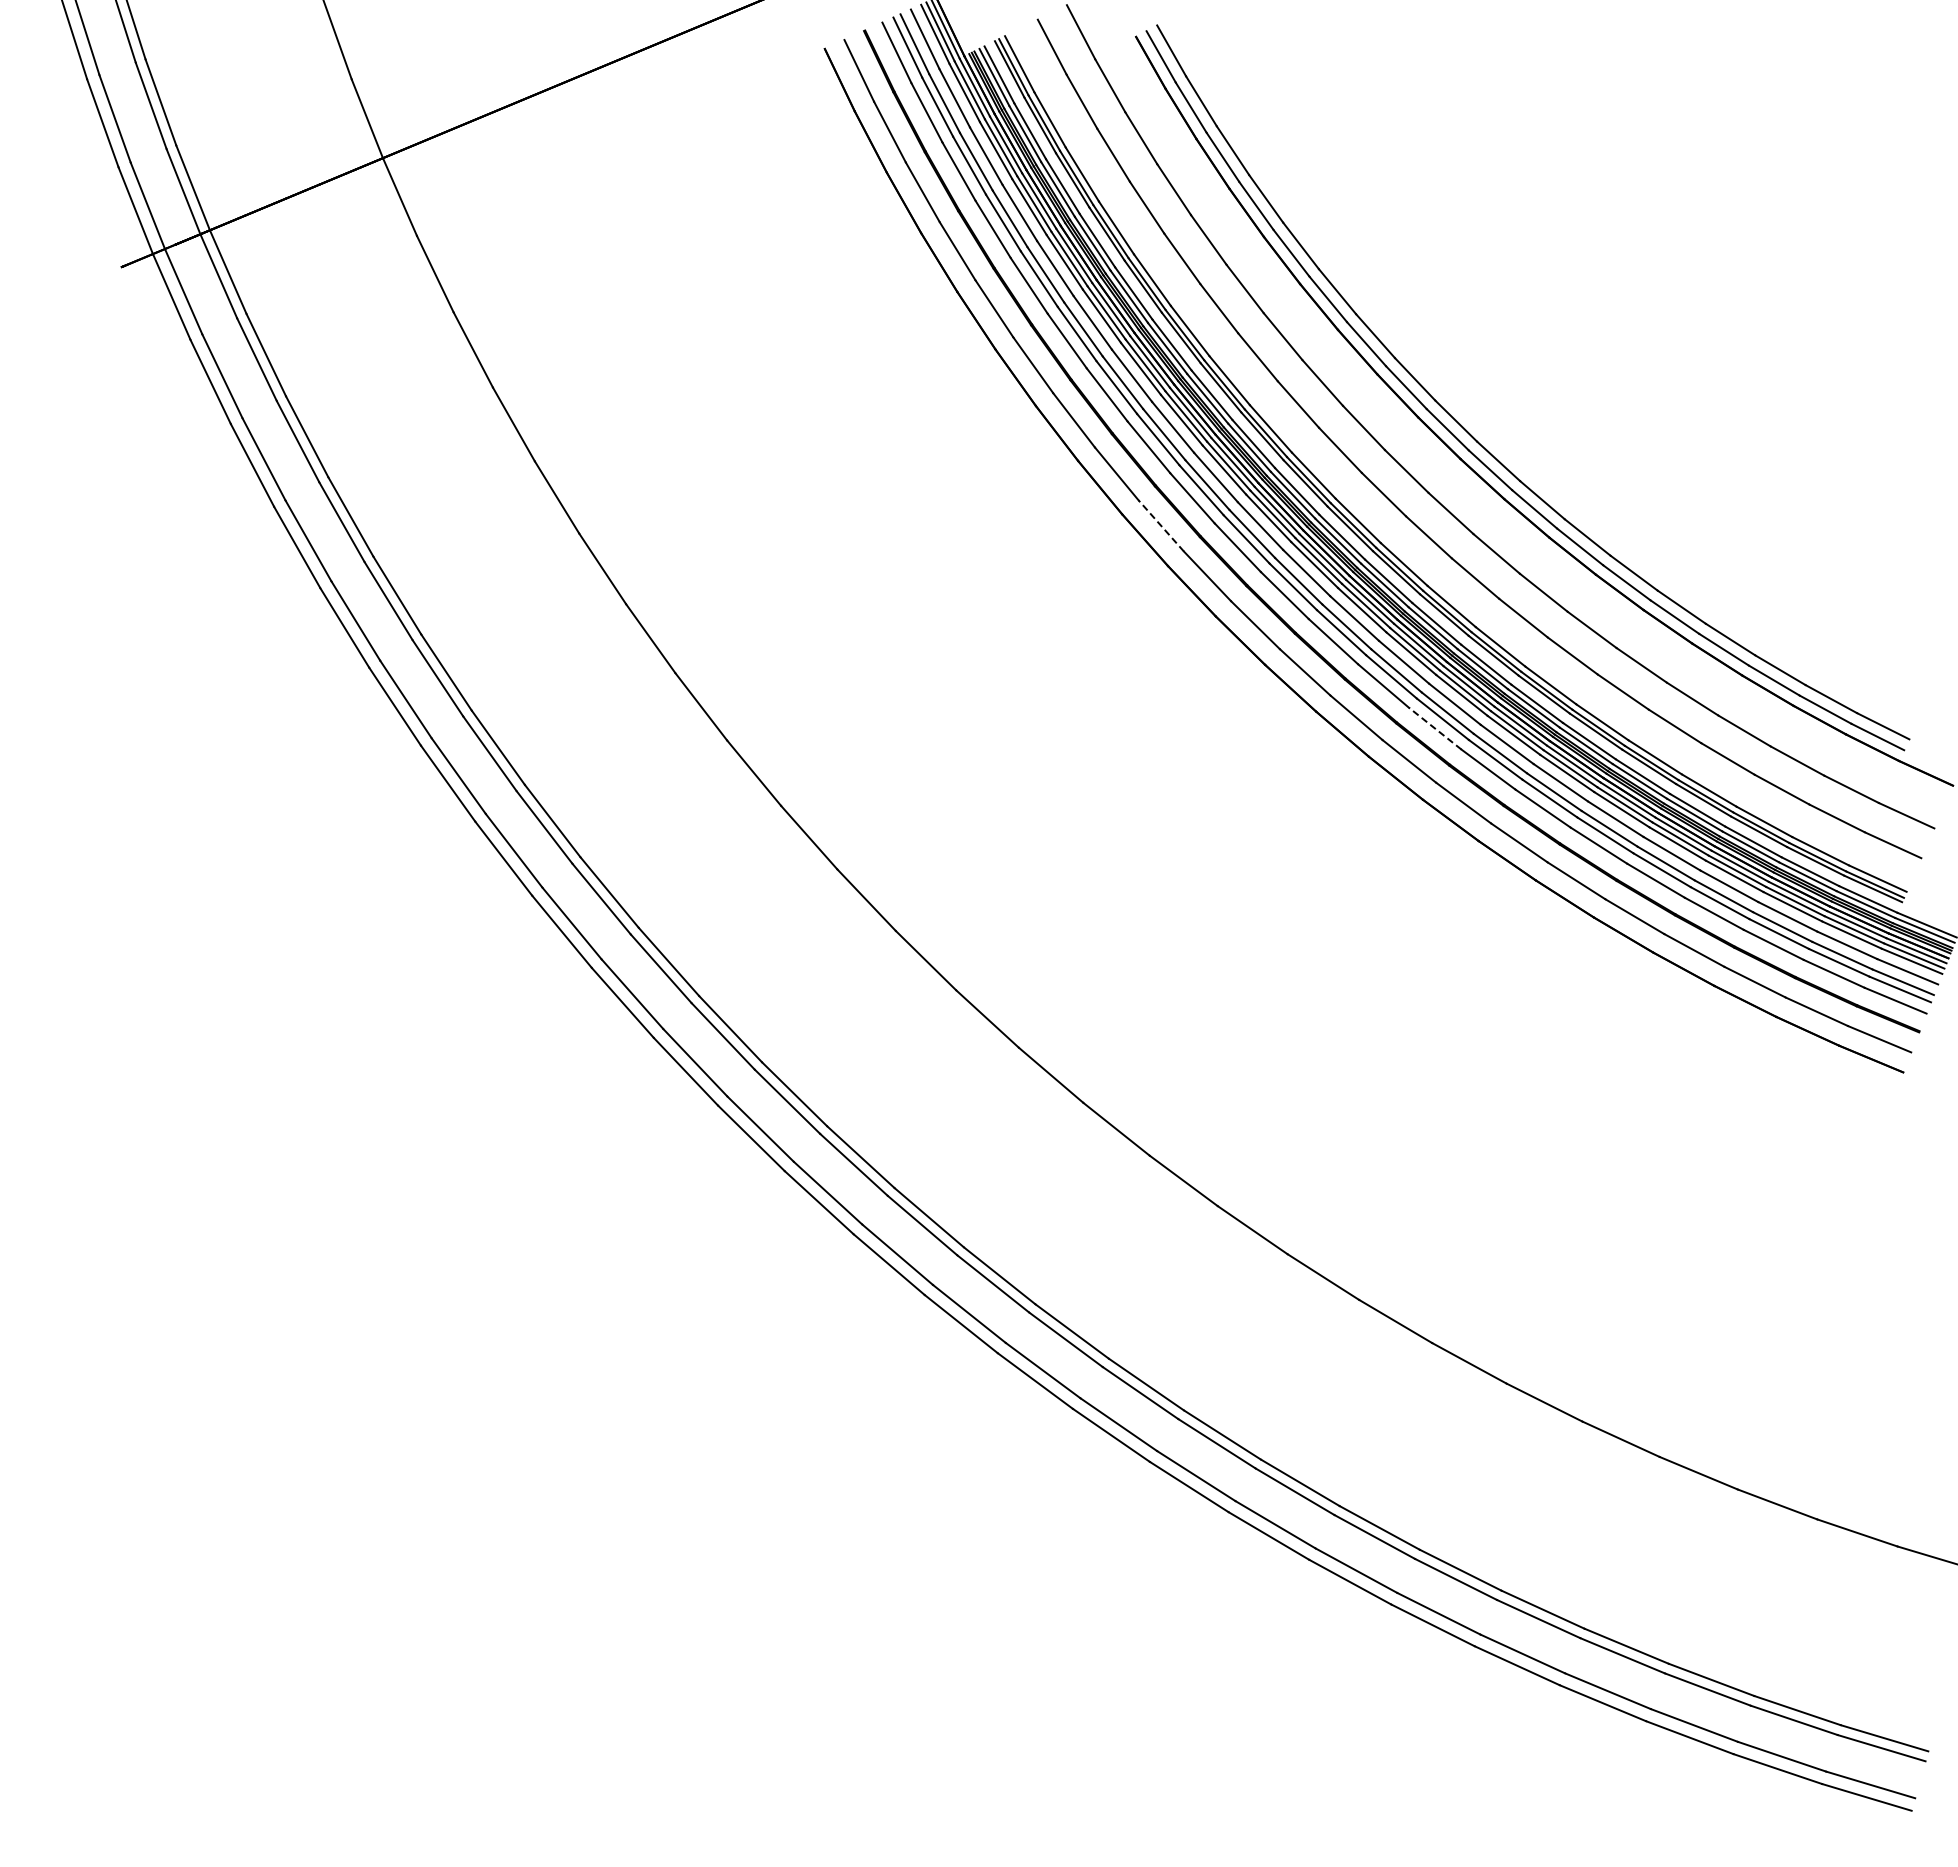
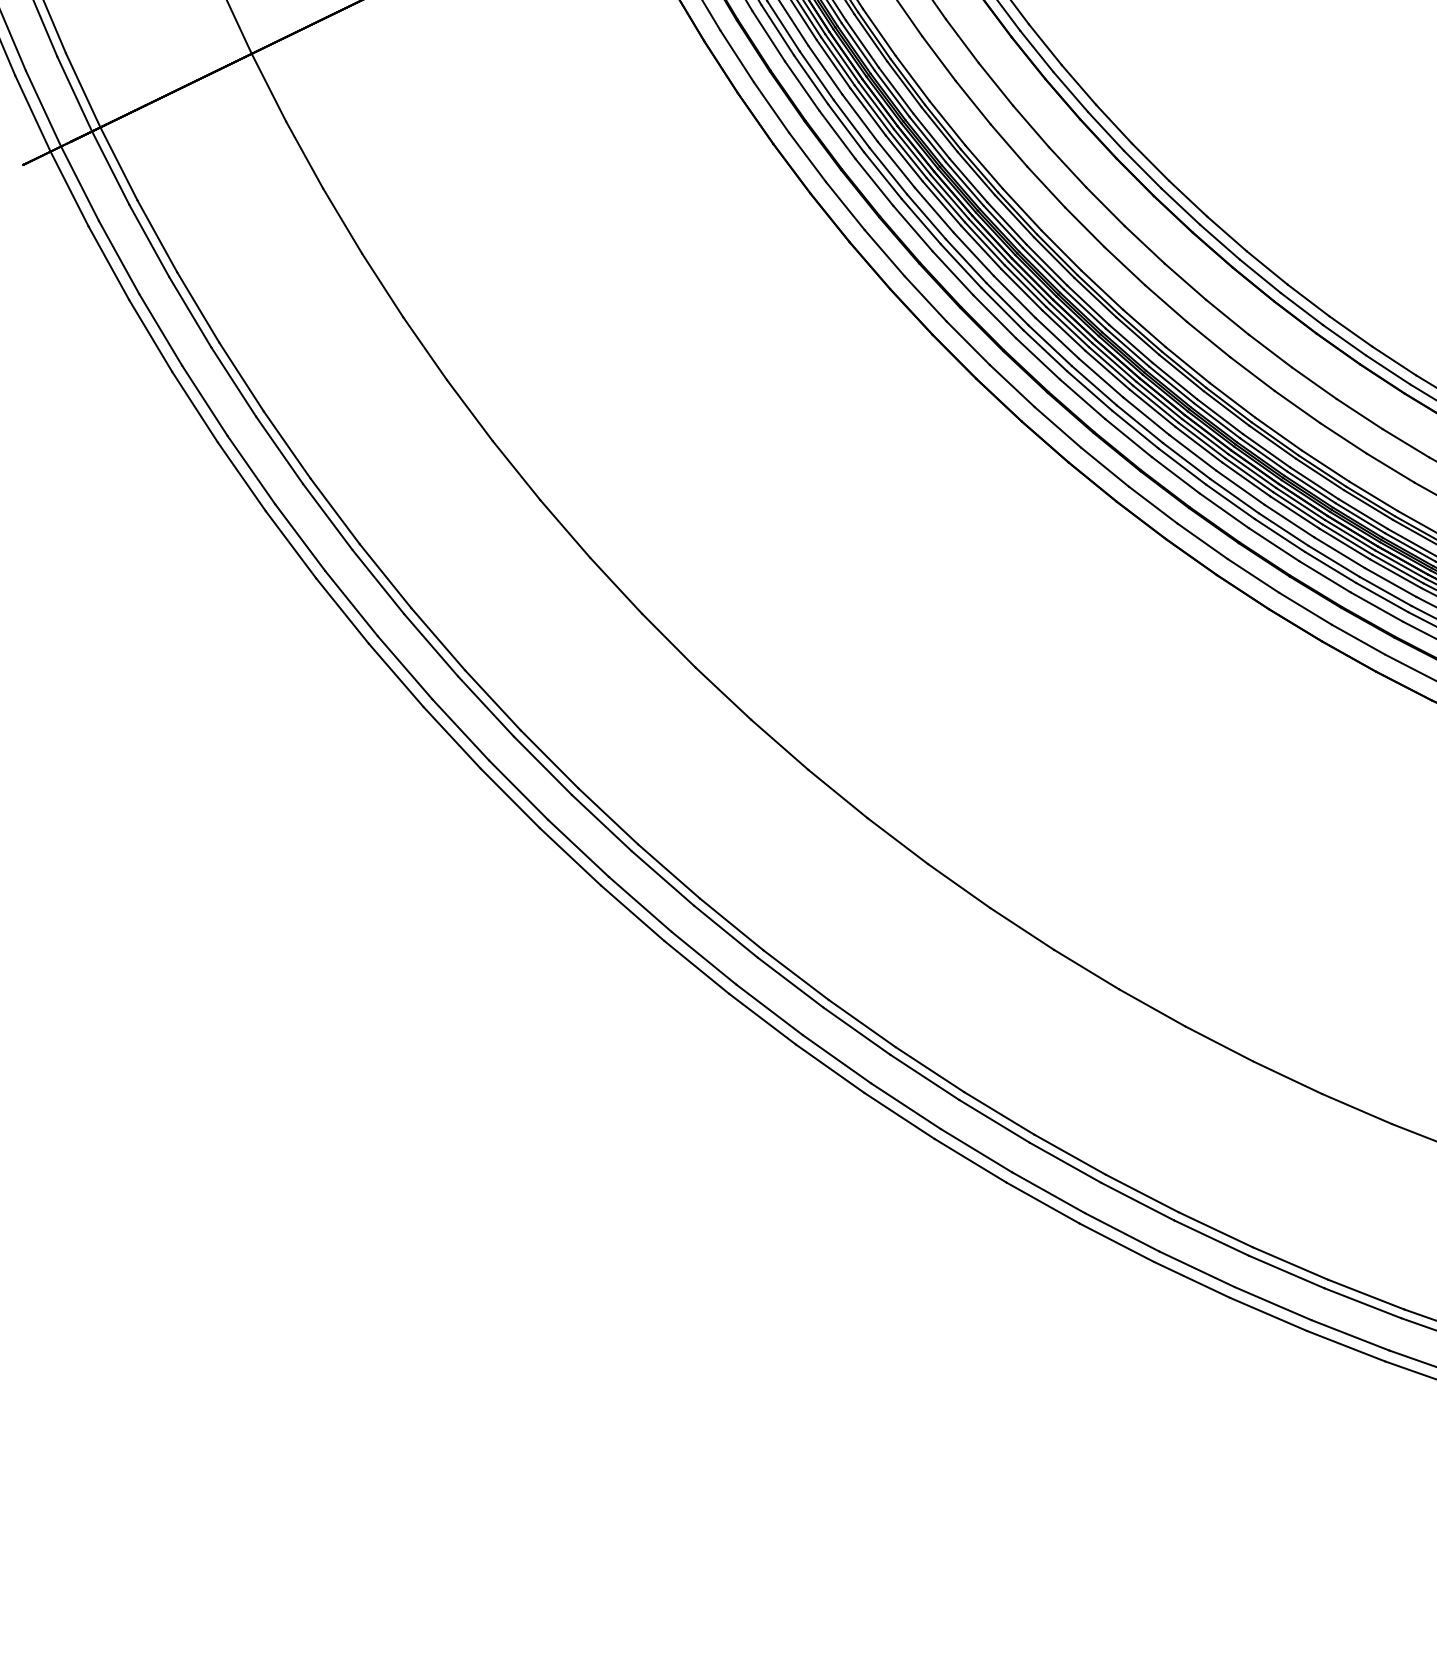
line: (1160, 525) -> (967, 342), dashed -> solid
line: (1435, 728) -> (1224, 510), dashed -> solid

